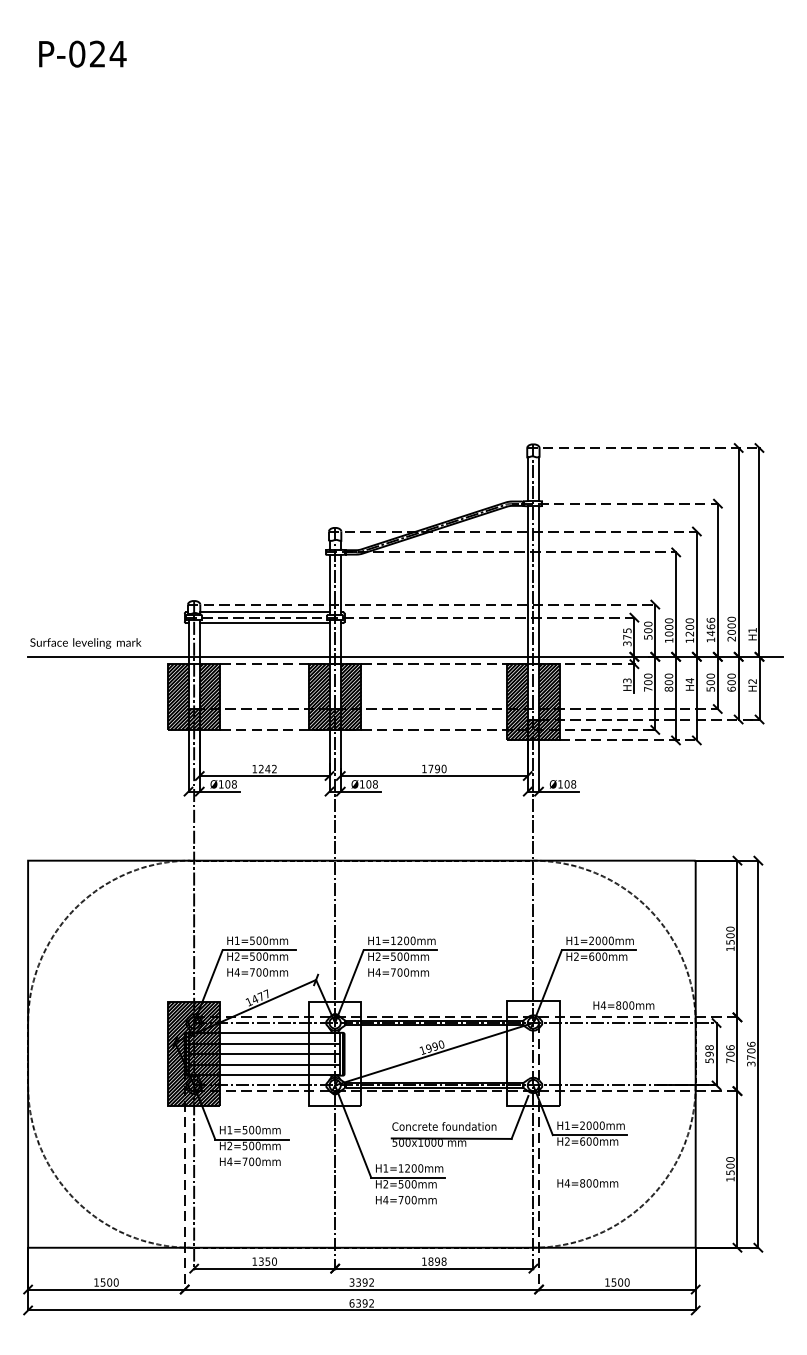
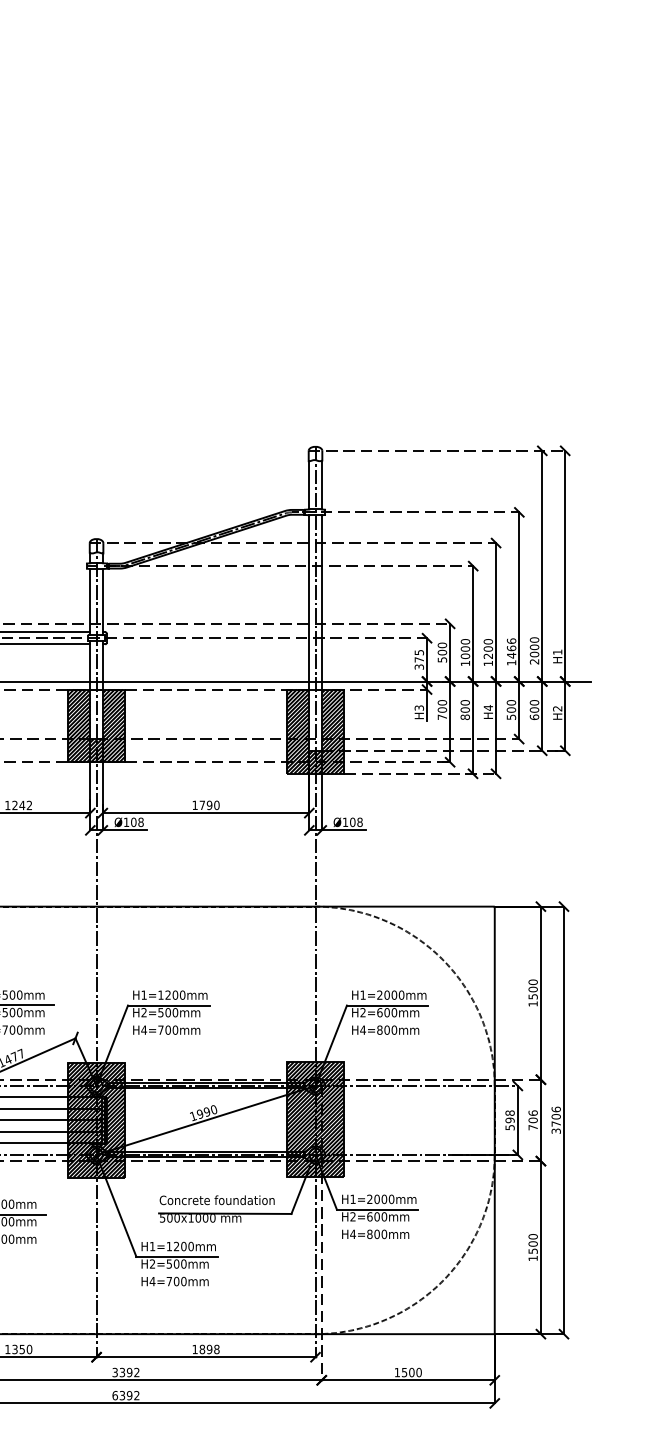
text: (623, 1005) -> (385, 1030), moved
hatch: (335, 1053) -> (96, 1119), added
hatch: (533, 1053) -> (315, 1119), added
text: (587, 1183) -> (375, 1234), moved

